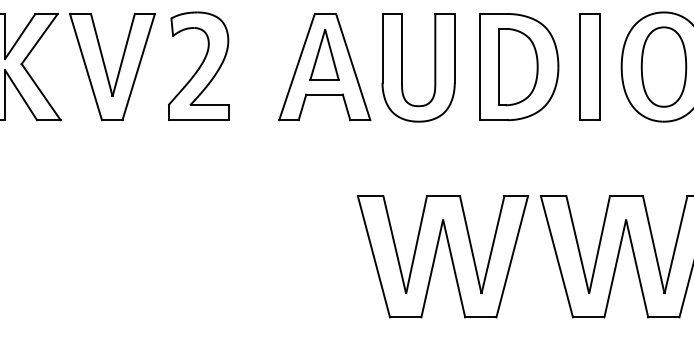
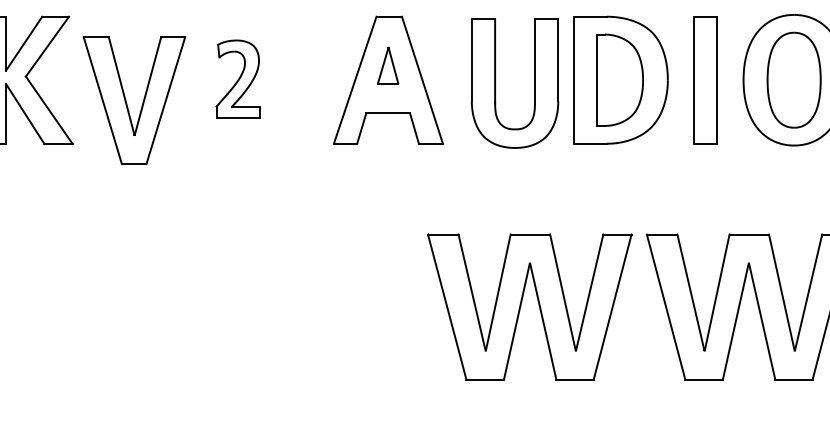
part: (324, 54) -> (388, 65), size x0.6
part: (198, 65) -> (237, 78), size x0.6
part: (402, 67) -> (495, 83), moved
part: (106, 68) -> (127, 102), moved

